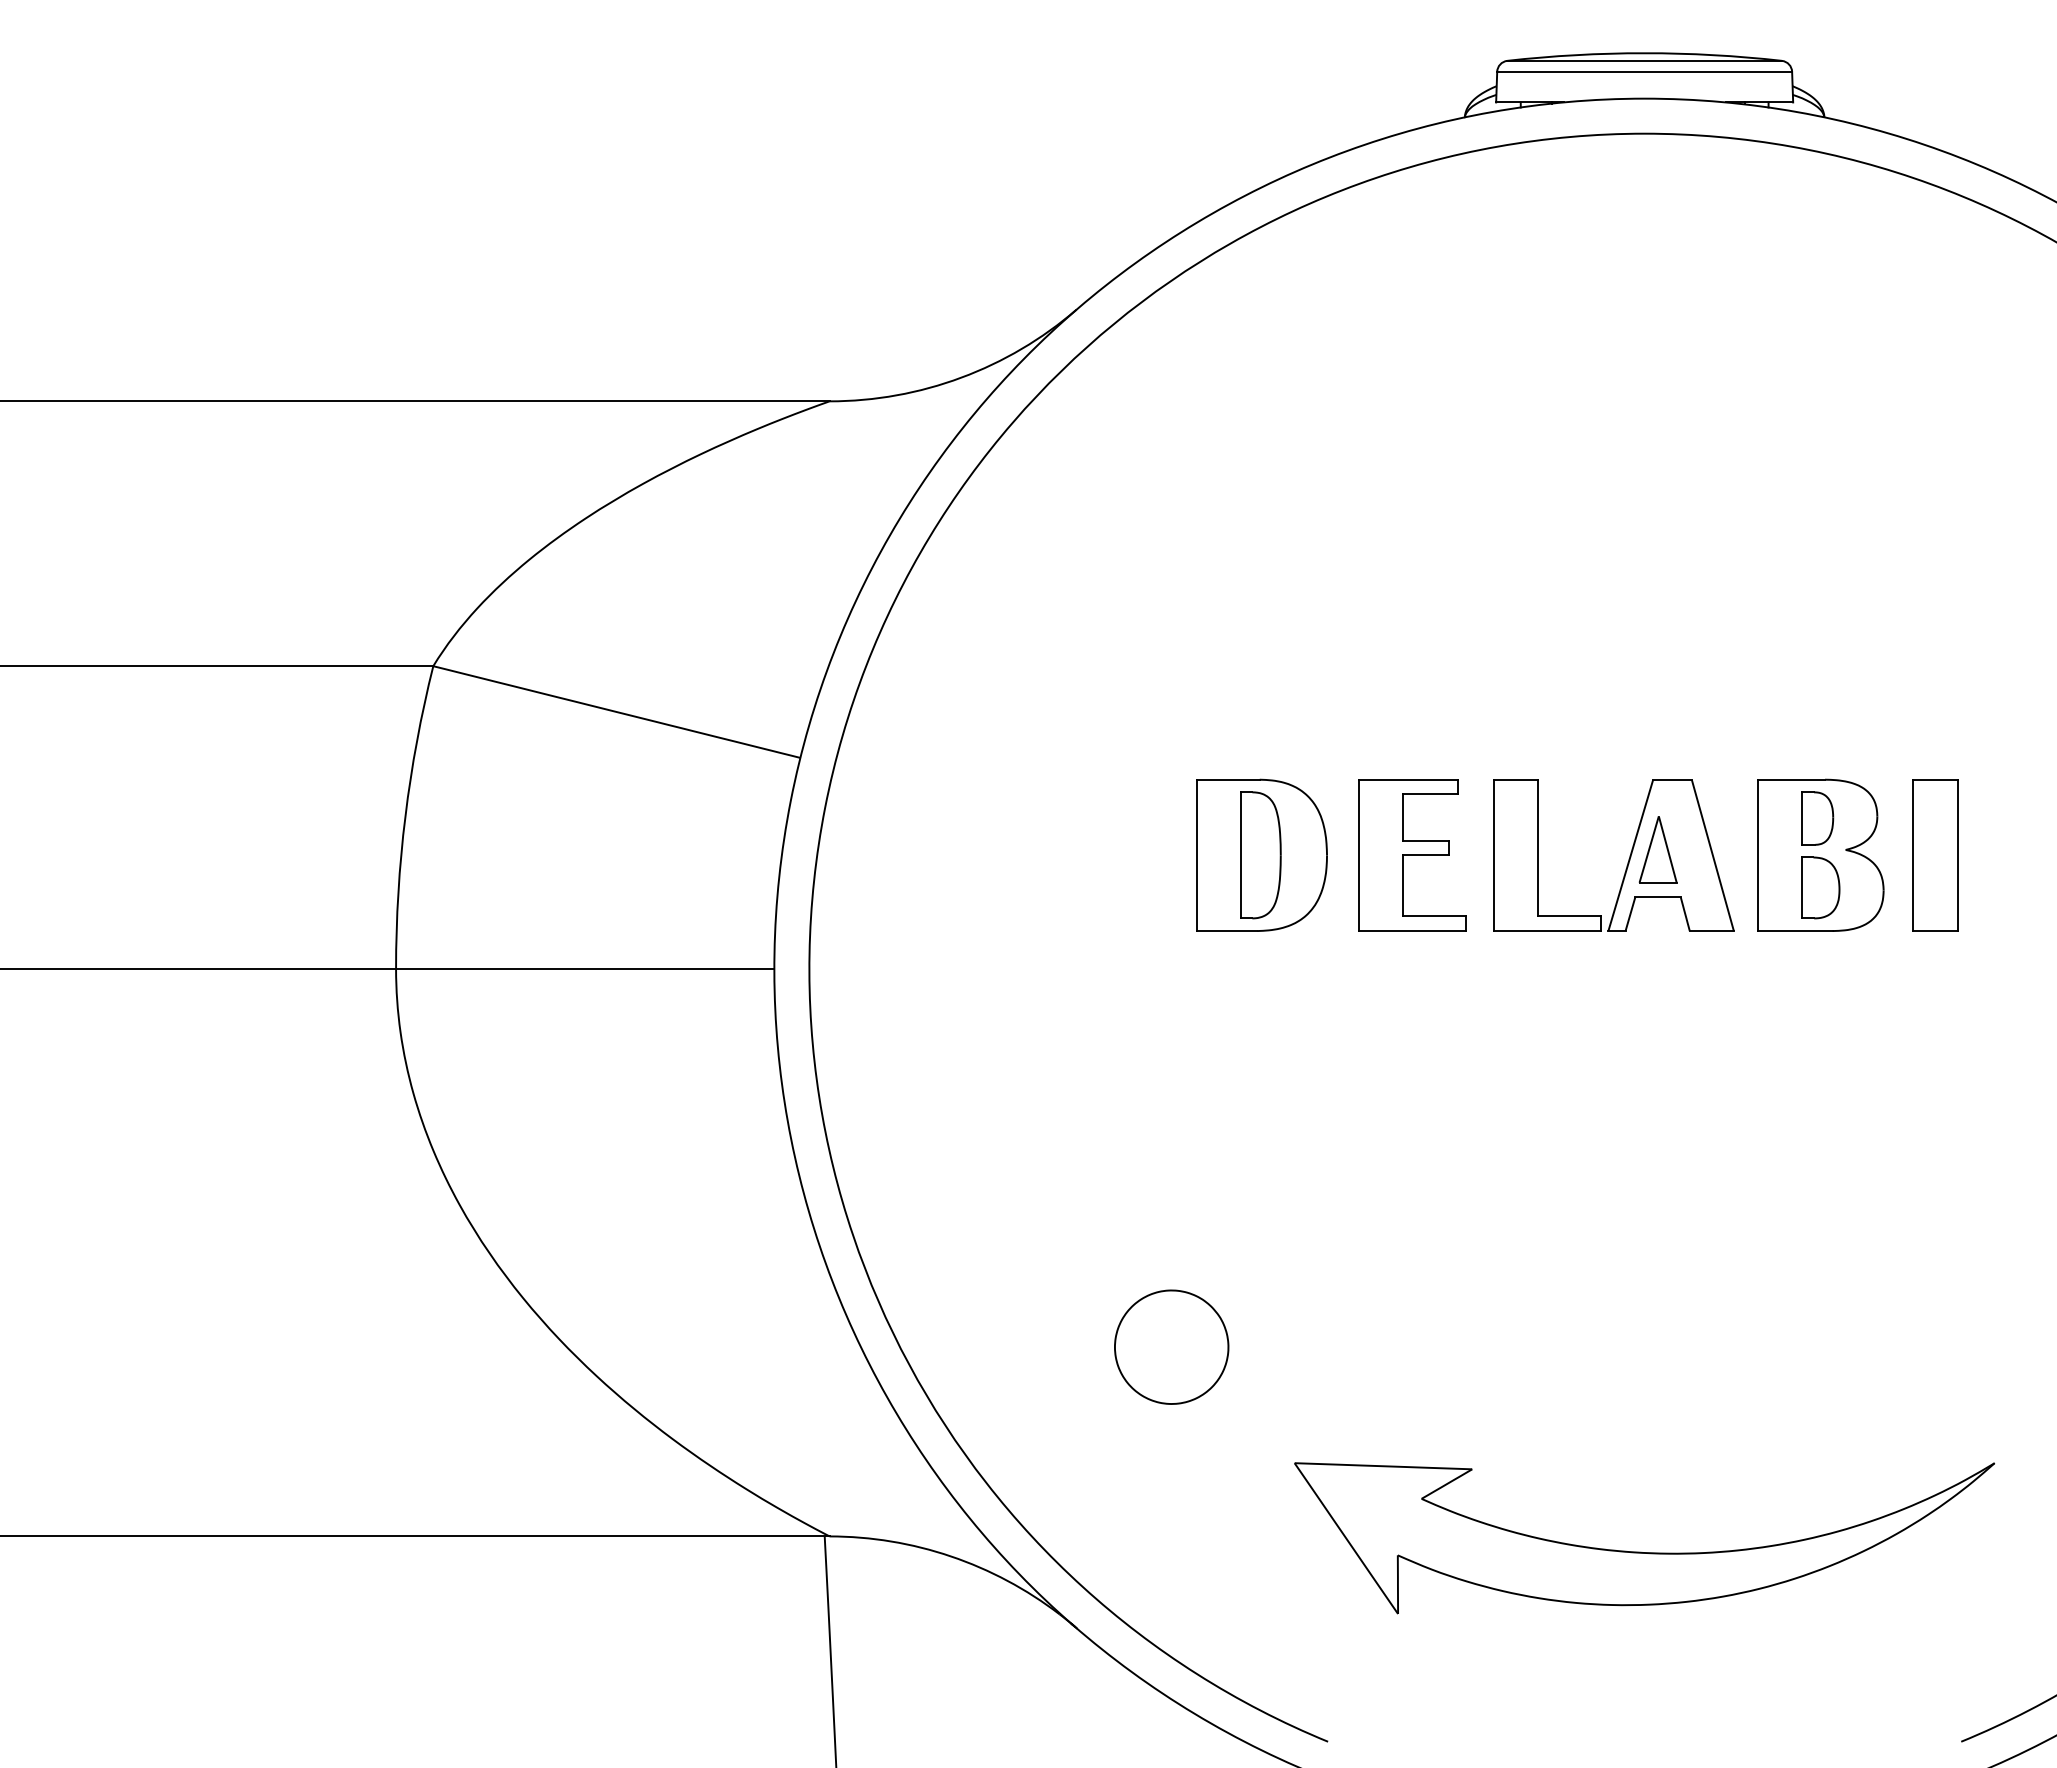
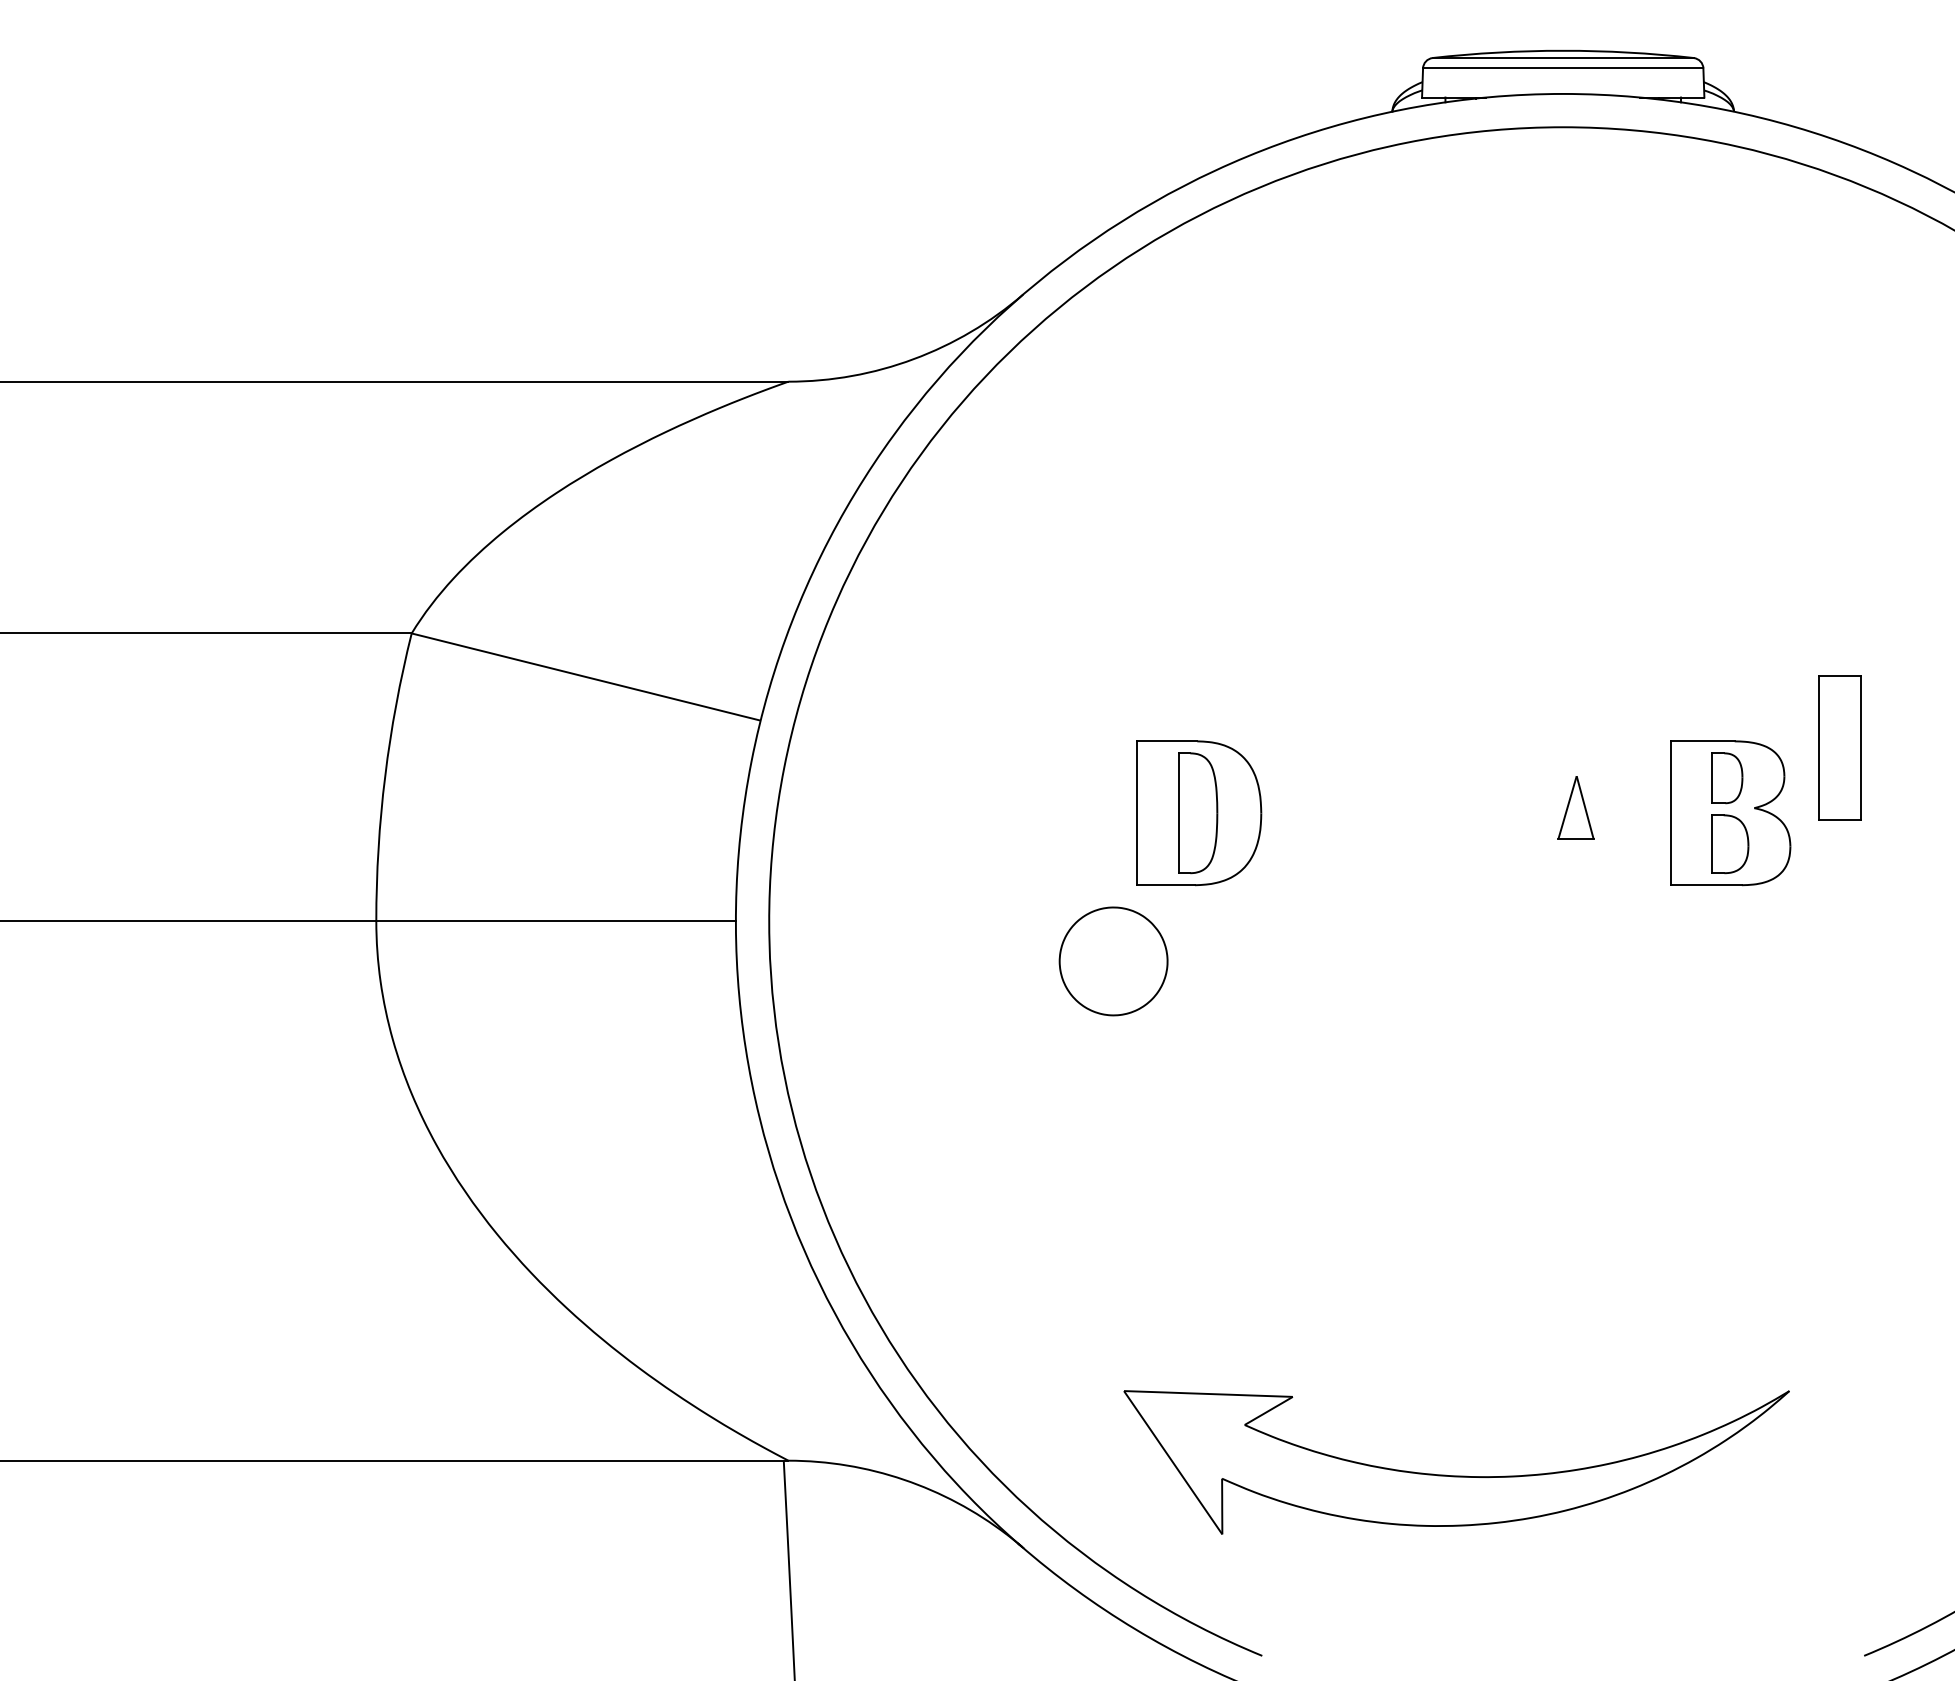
part: (1412, 855) -> (1342, 813), removed
part: (1935, 855) -> (1839, 747), moved
part: (1628, 859) -> (1547, 817), removed
part: (1171, 1346) -> (1113, 960), moved
part: (1641, 1551) -> (1453, 1475), moved

